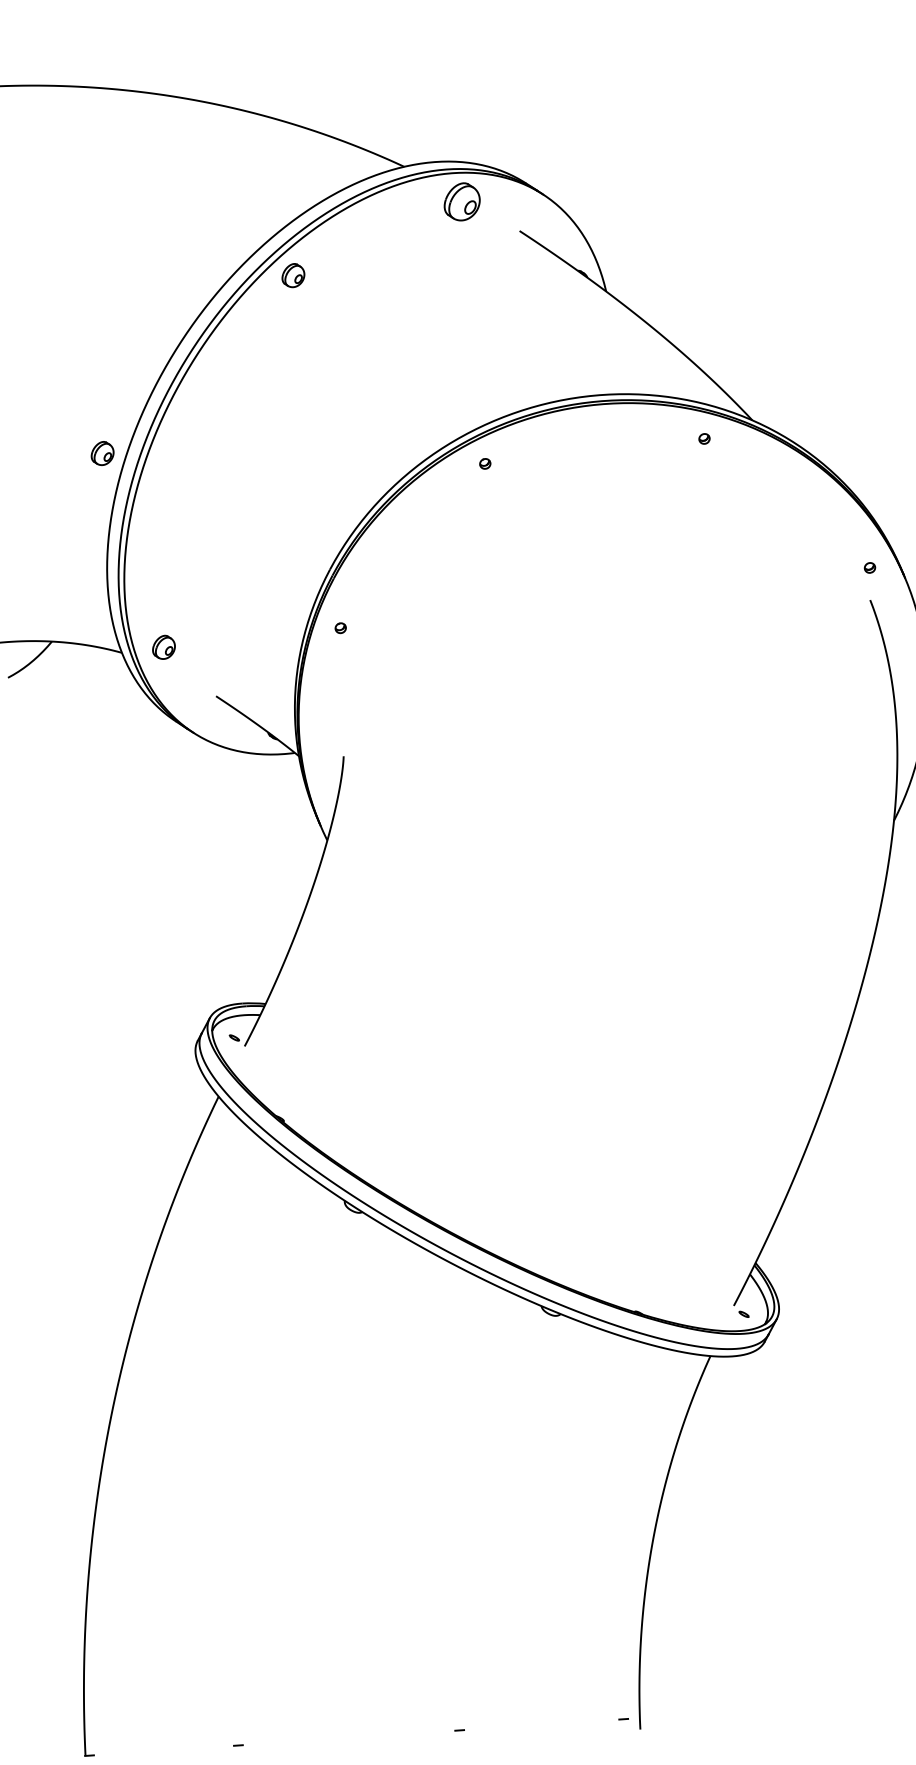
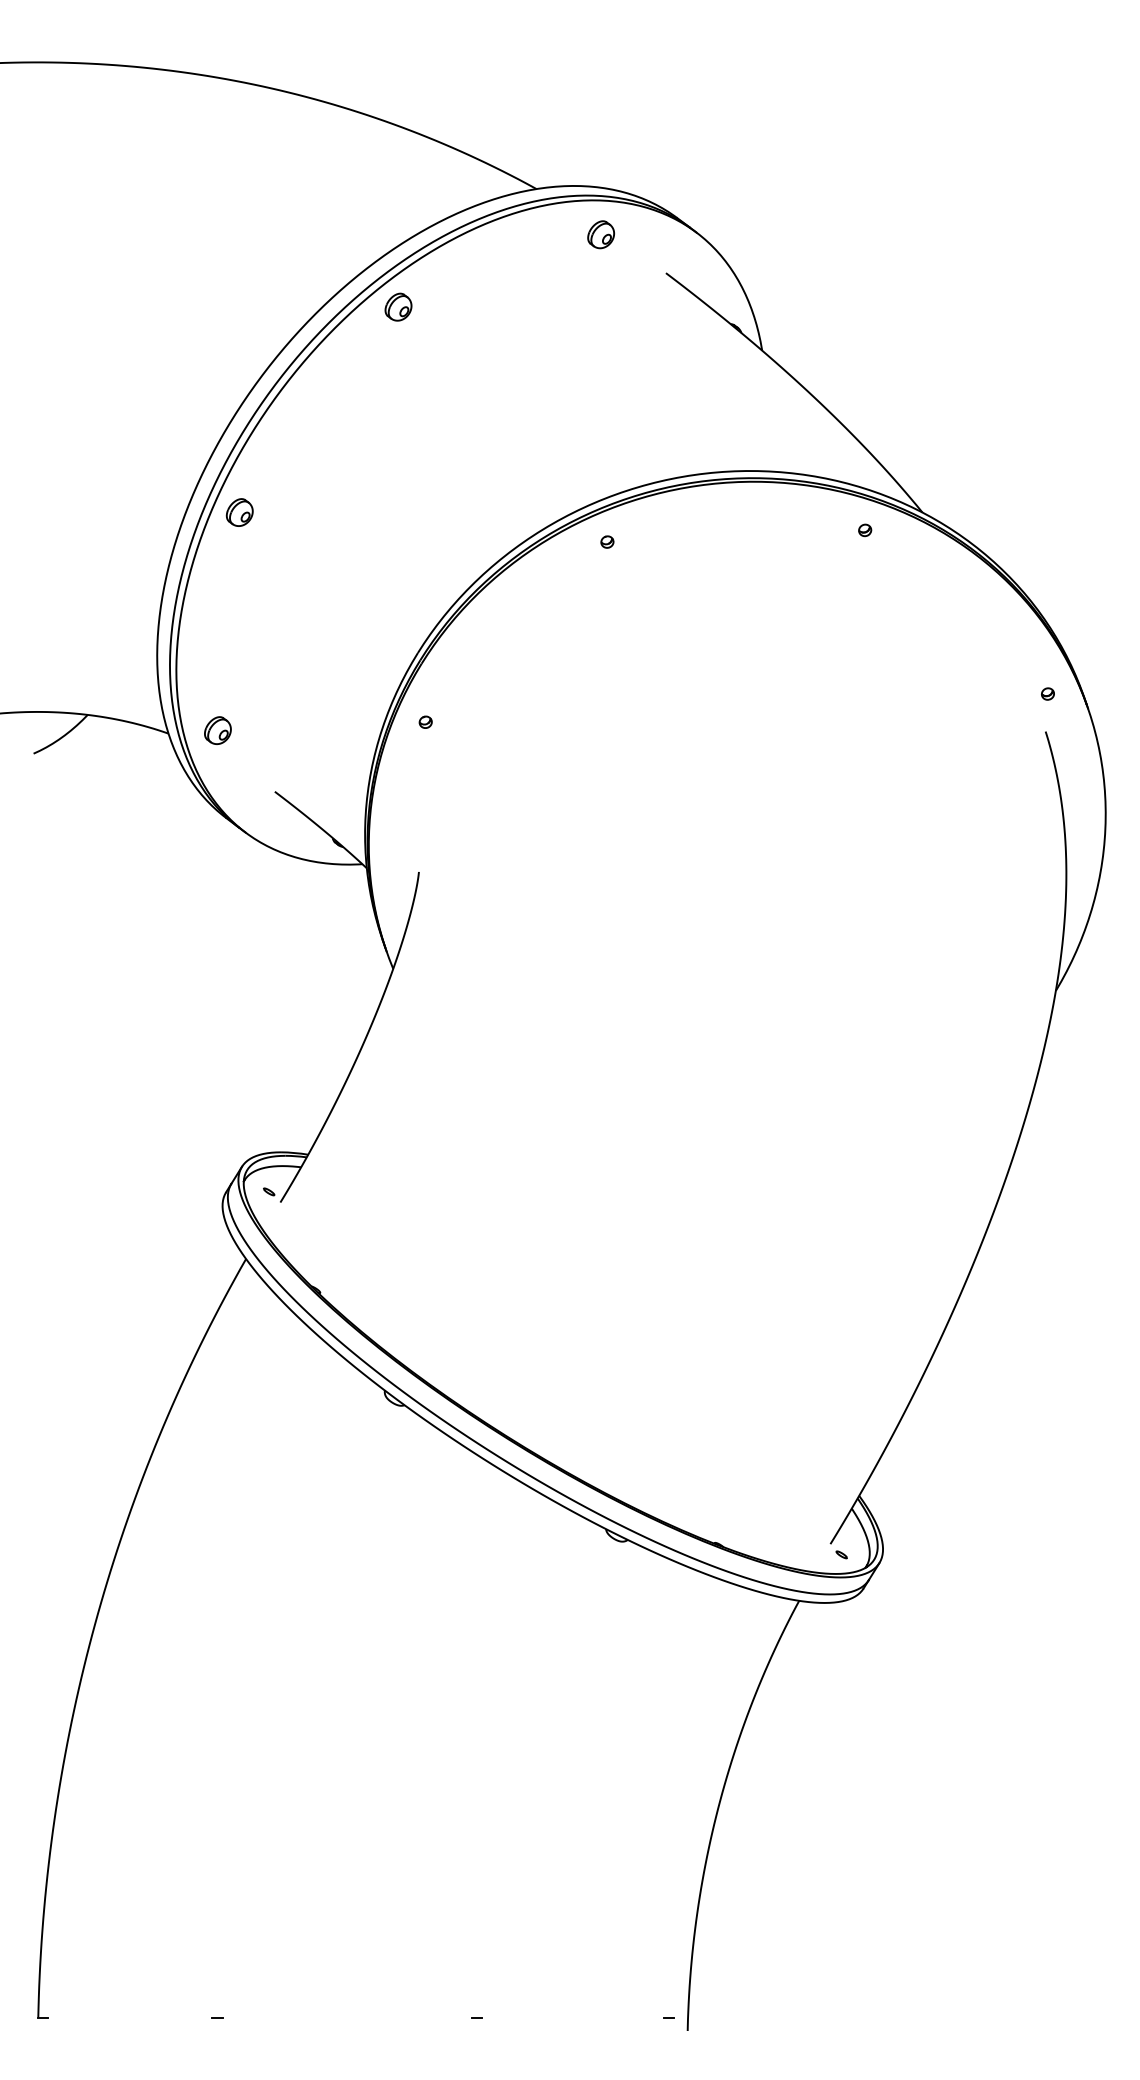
part: (461, 201) -> (600, 234), size x0.62
part: (102, 453) -> (239, 512), moved

